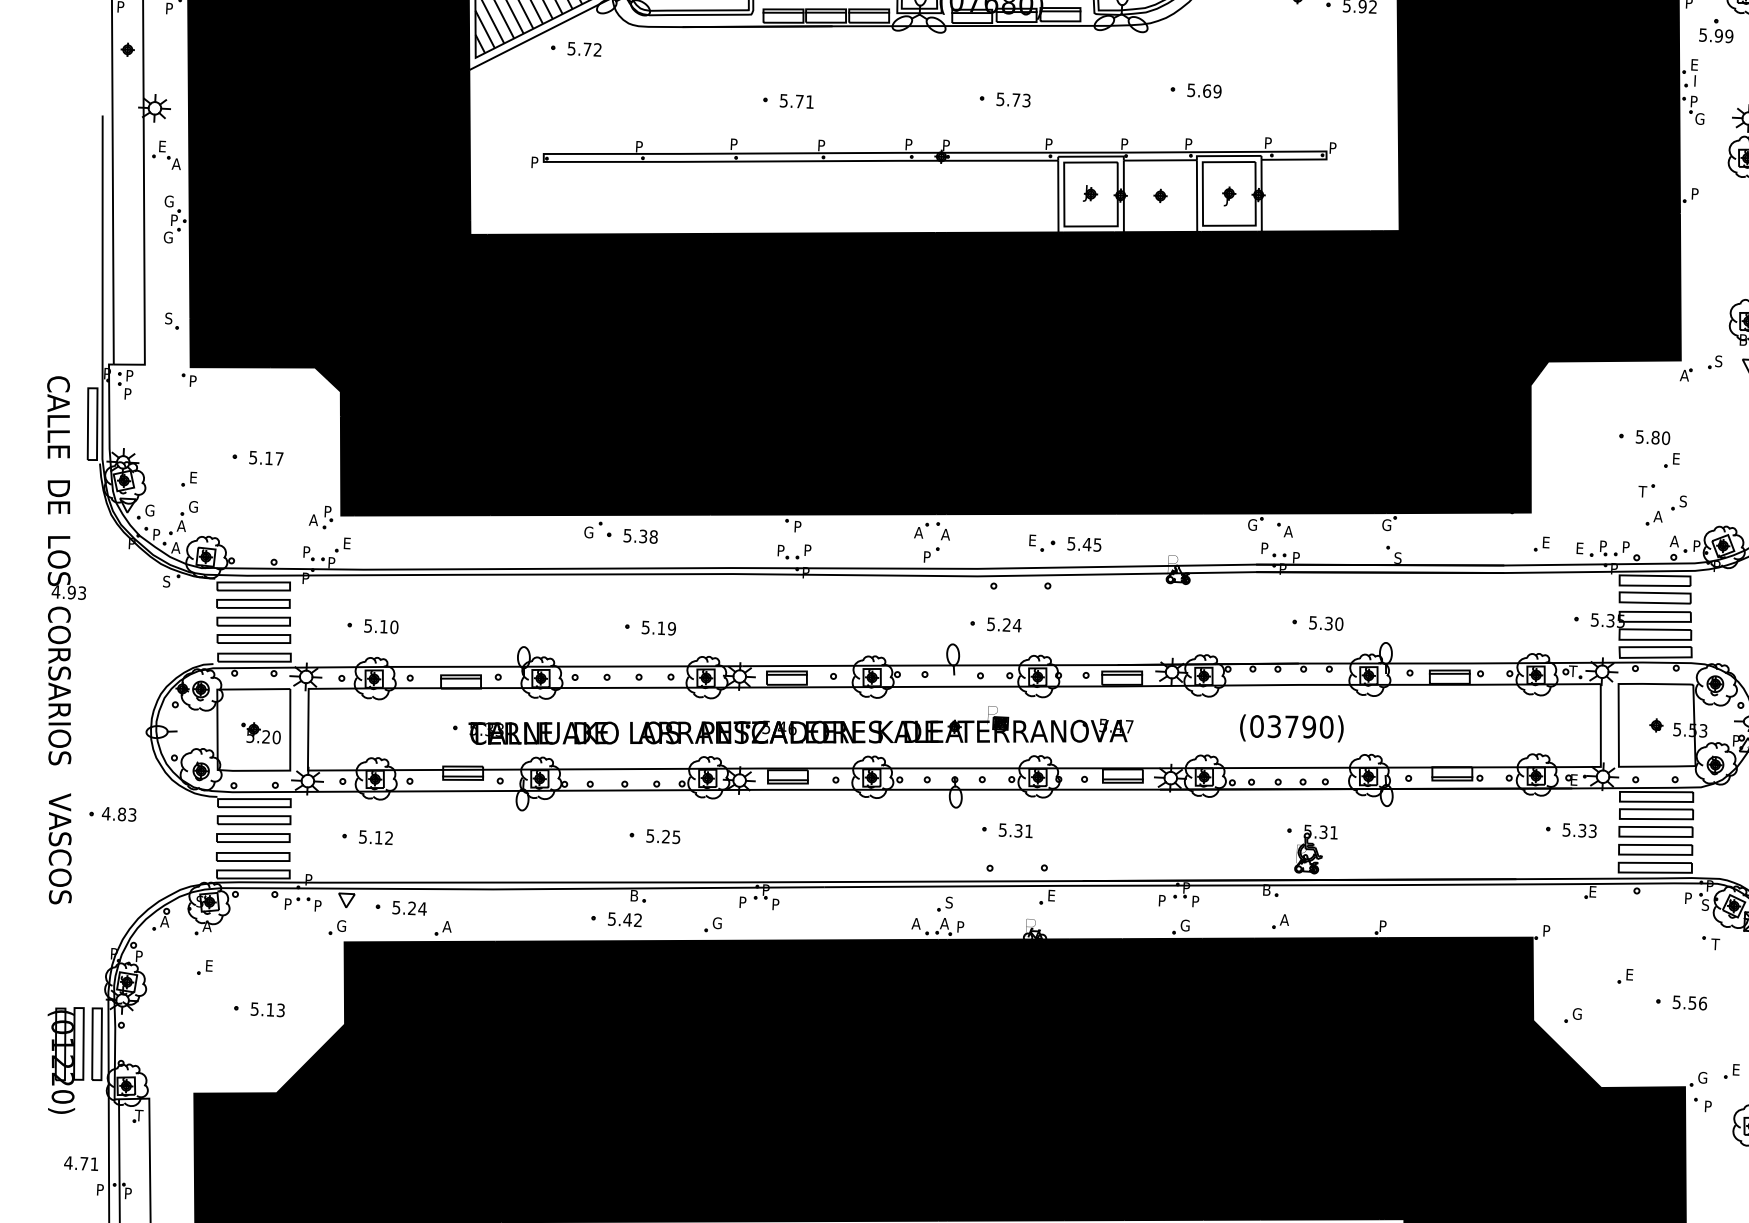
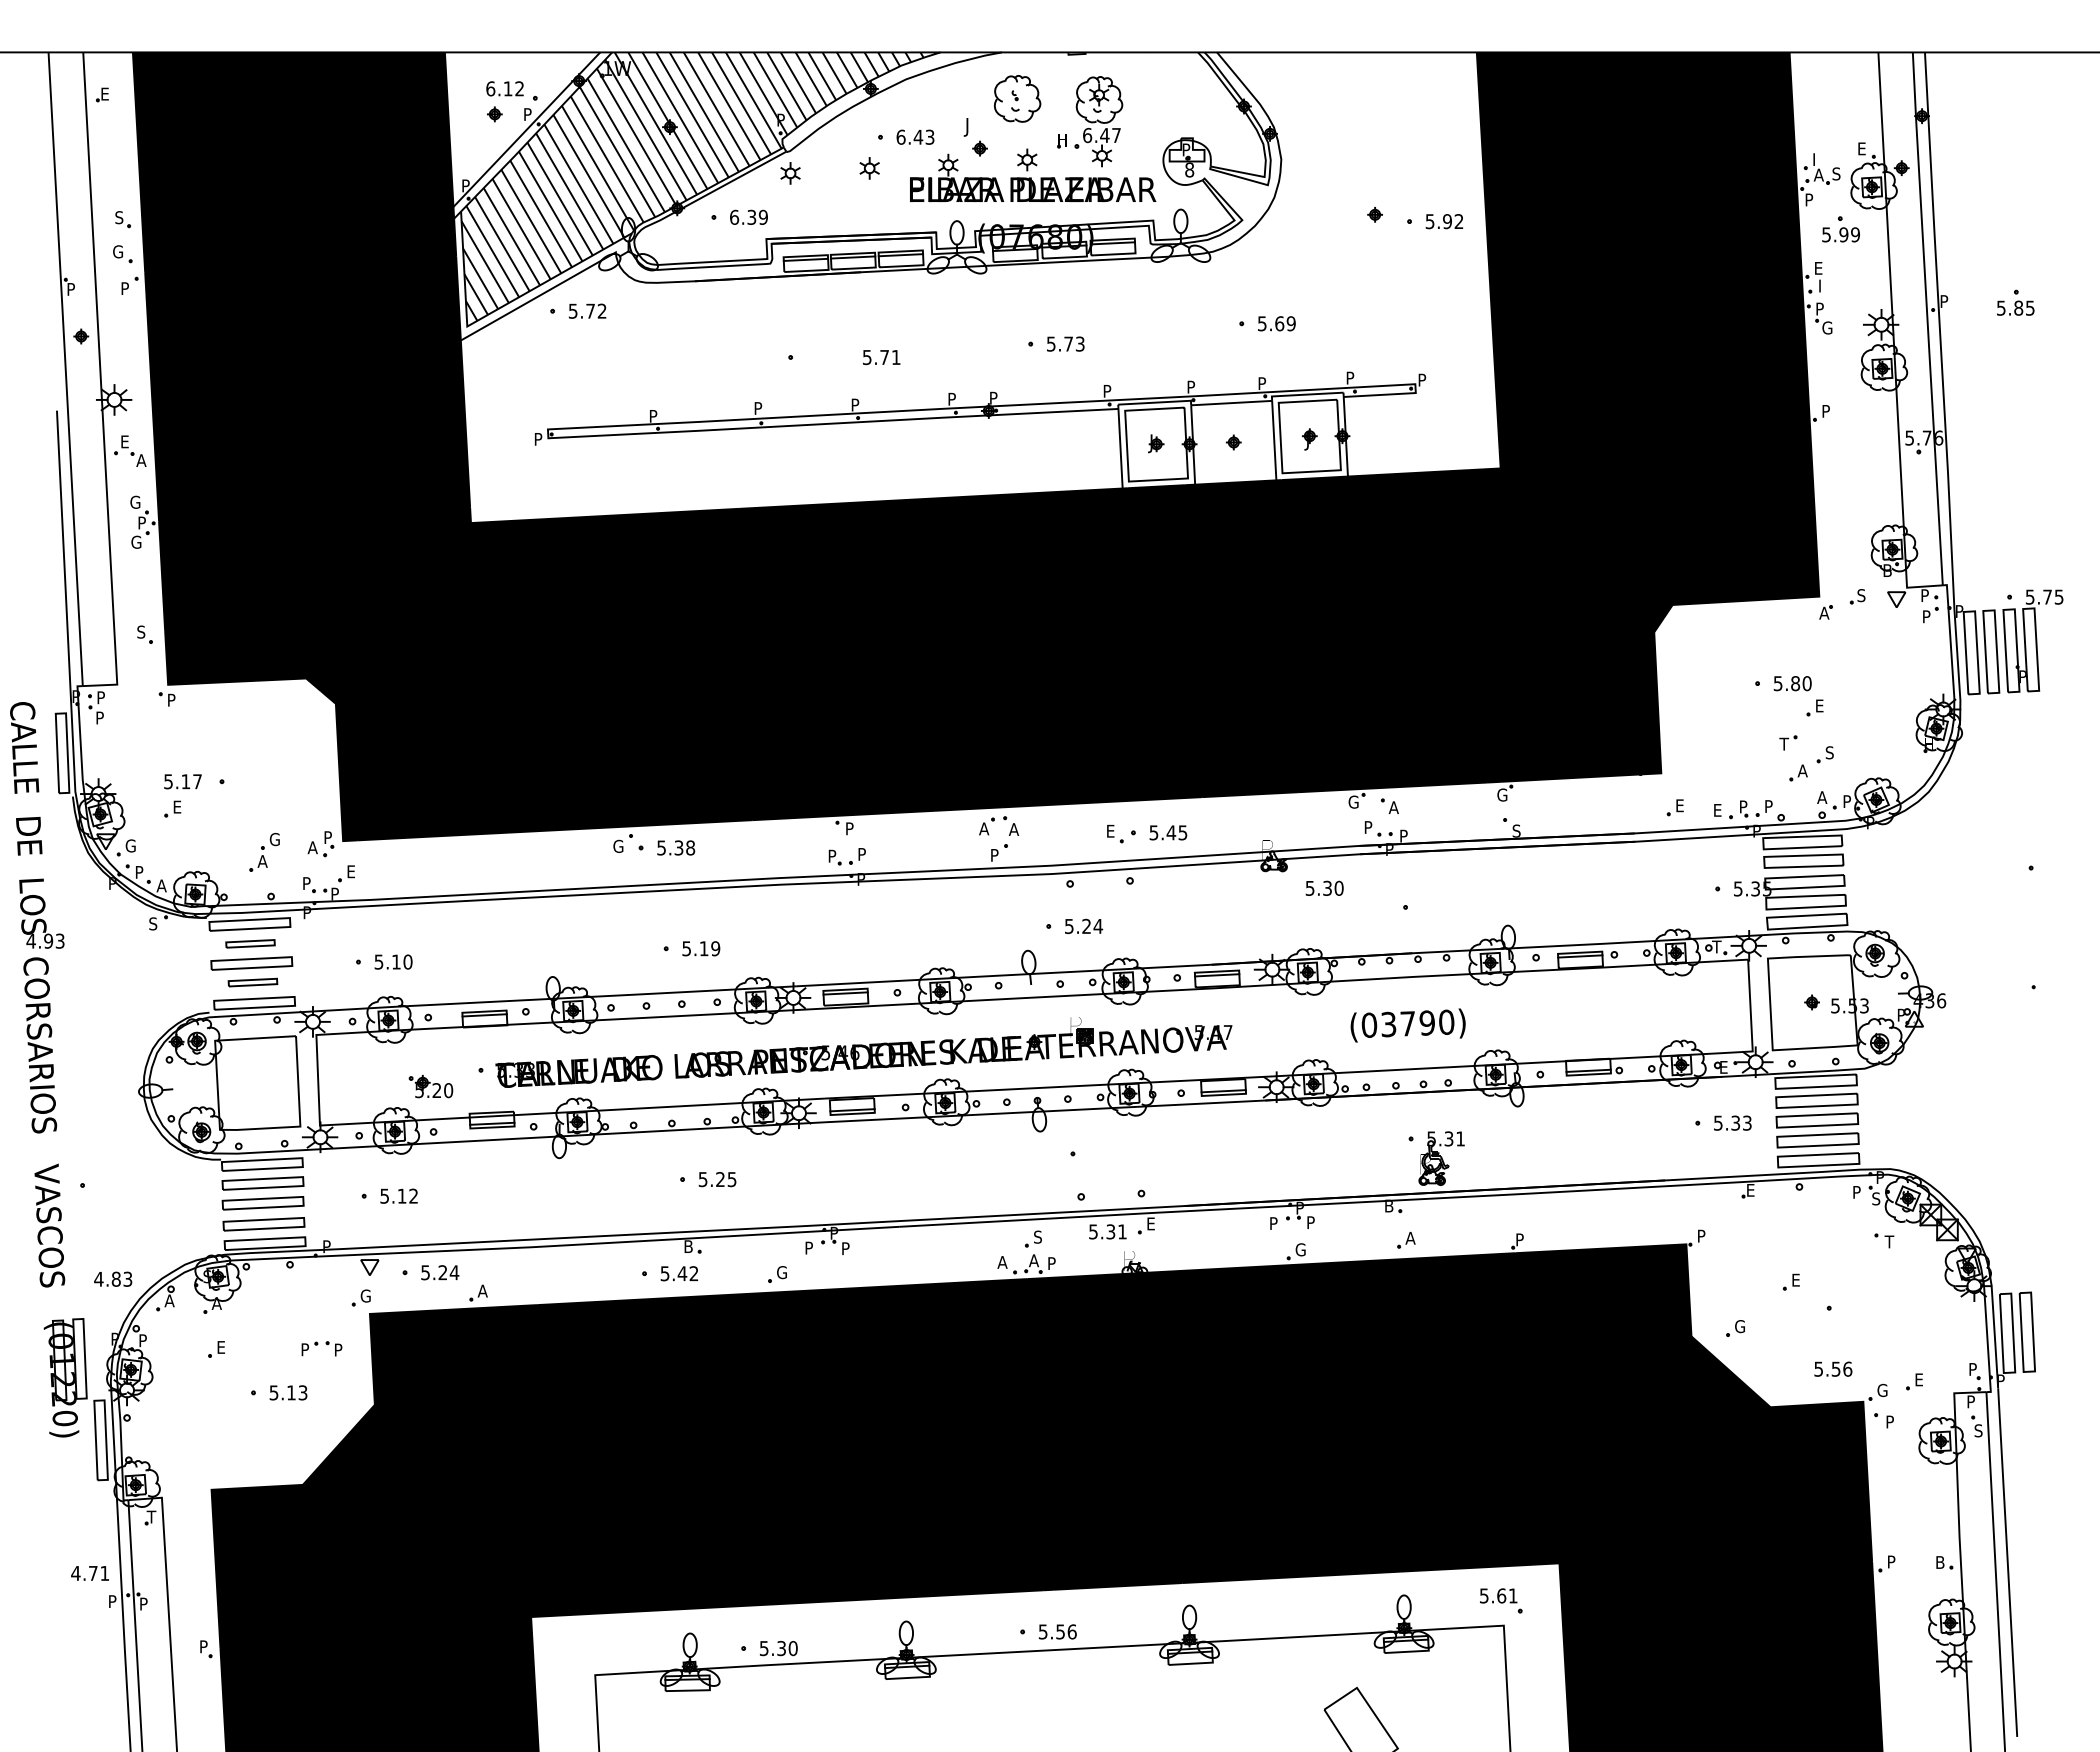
text: (796, 101) -> (881, 357), moved
text: (265, 458) -> (182, 781), moved
part: (183, 518) -> (264, 852), moved
part: (253, 603) -> (250, 943), size x0.6
text: (1326, 622) -> (1324, 887), moved
part: (253, 638) -> (252, 982), size x0.6
part: (260, 733) -> (430, 1086), moved
text: (119, 813) -> (113, 1278), moved
text: (1015, 830) -> (1107, 1231), moved
part: (302, 903) -> (321, 1348), moved
text: (1690, 1002) -> (1833, 1368), moved
part: (65, 1059) -> (65, 1377), moved

